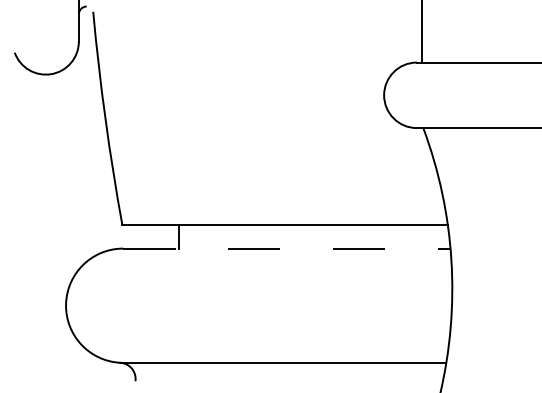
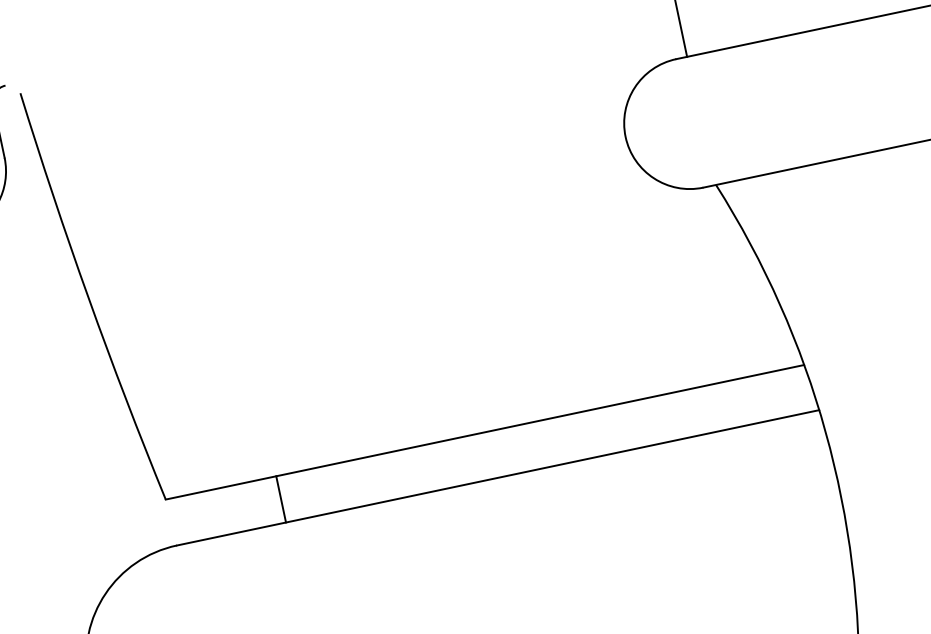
line: (286, 248) -> (497, 477), dashed -> solid

